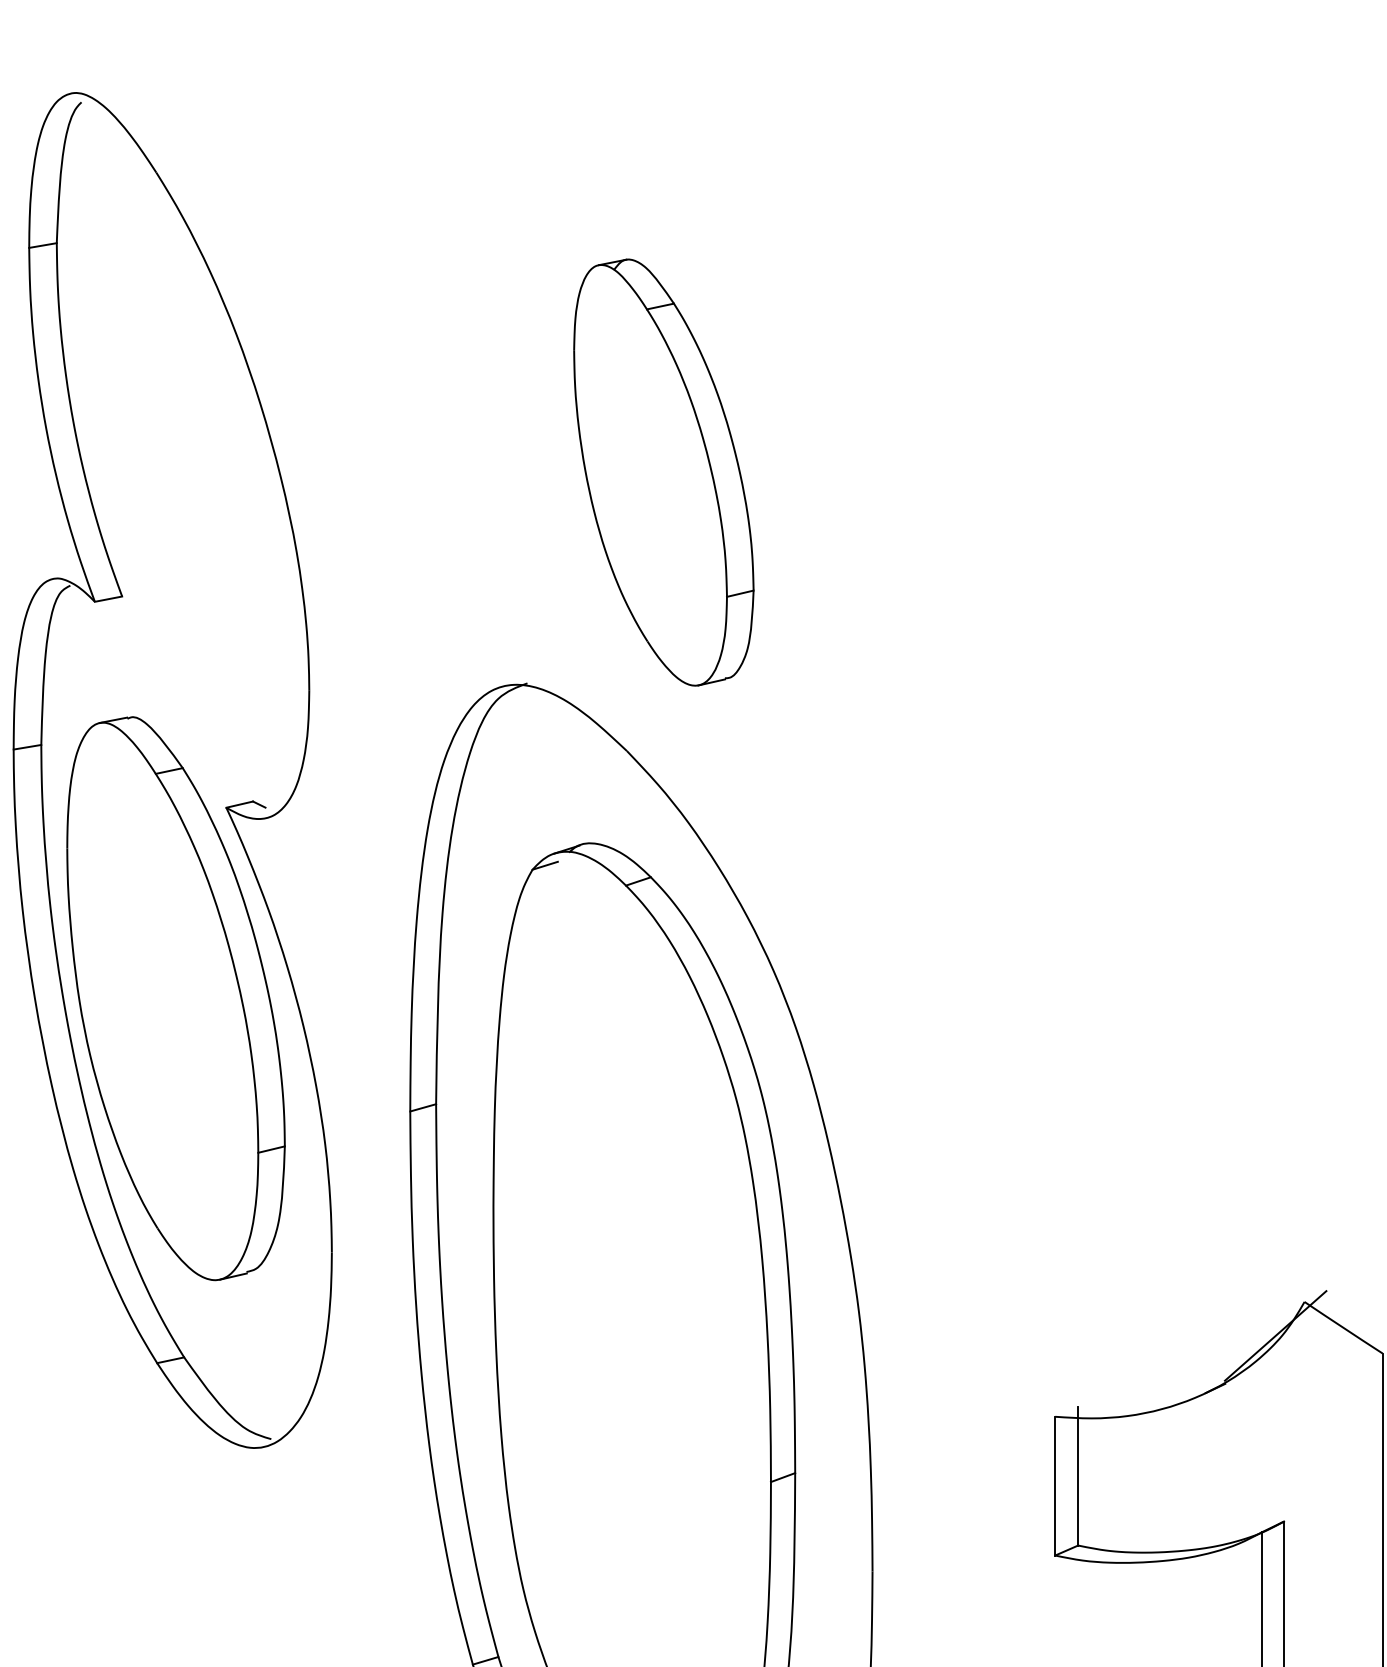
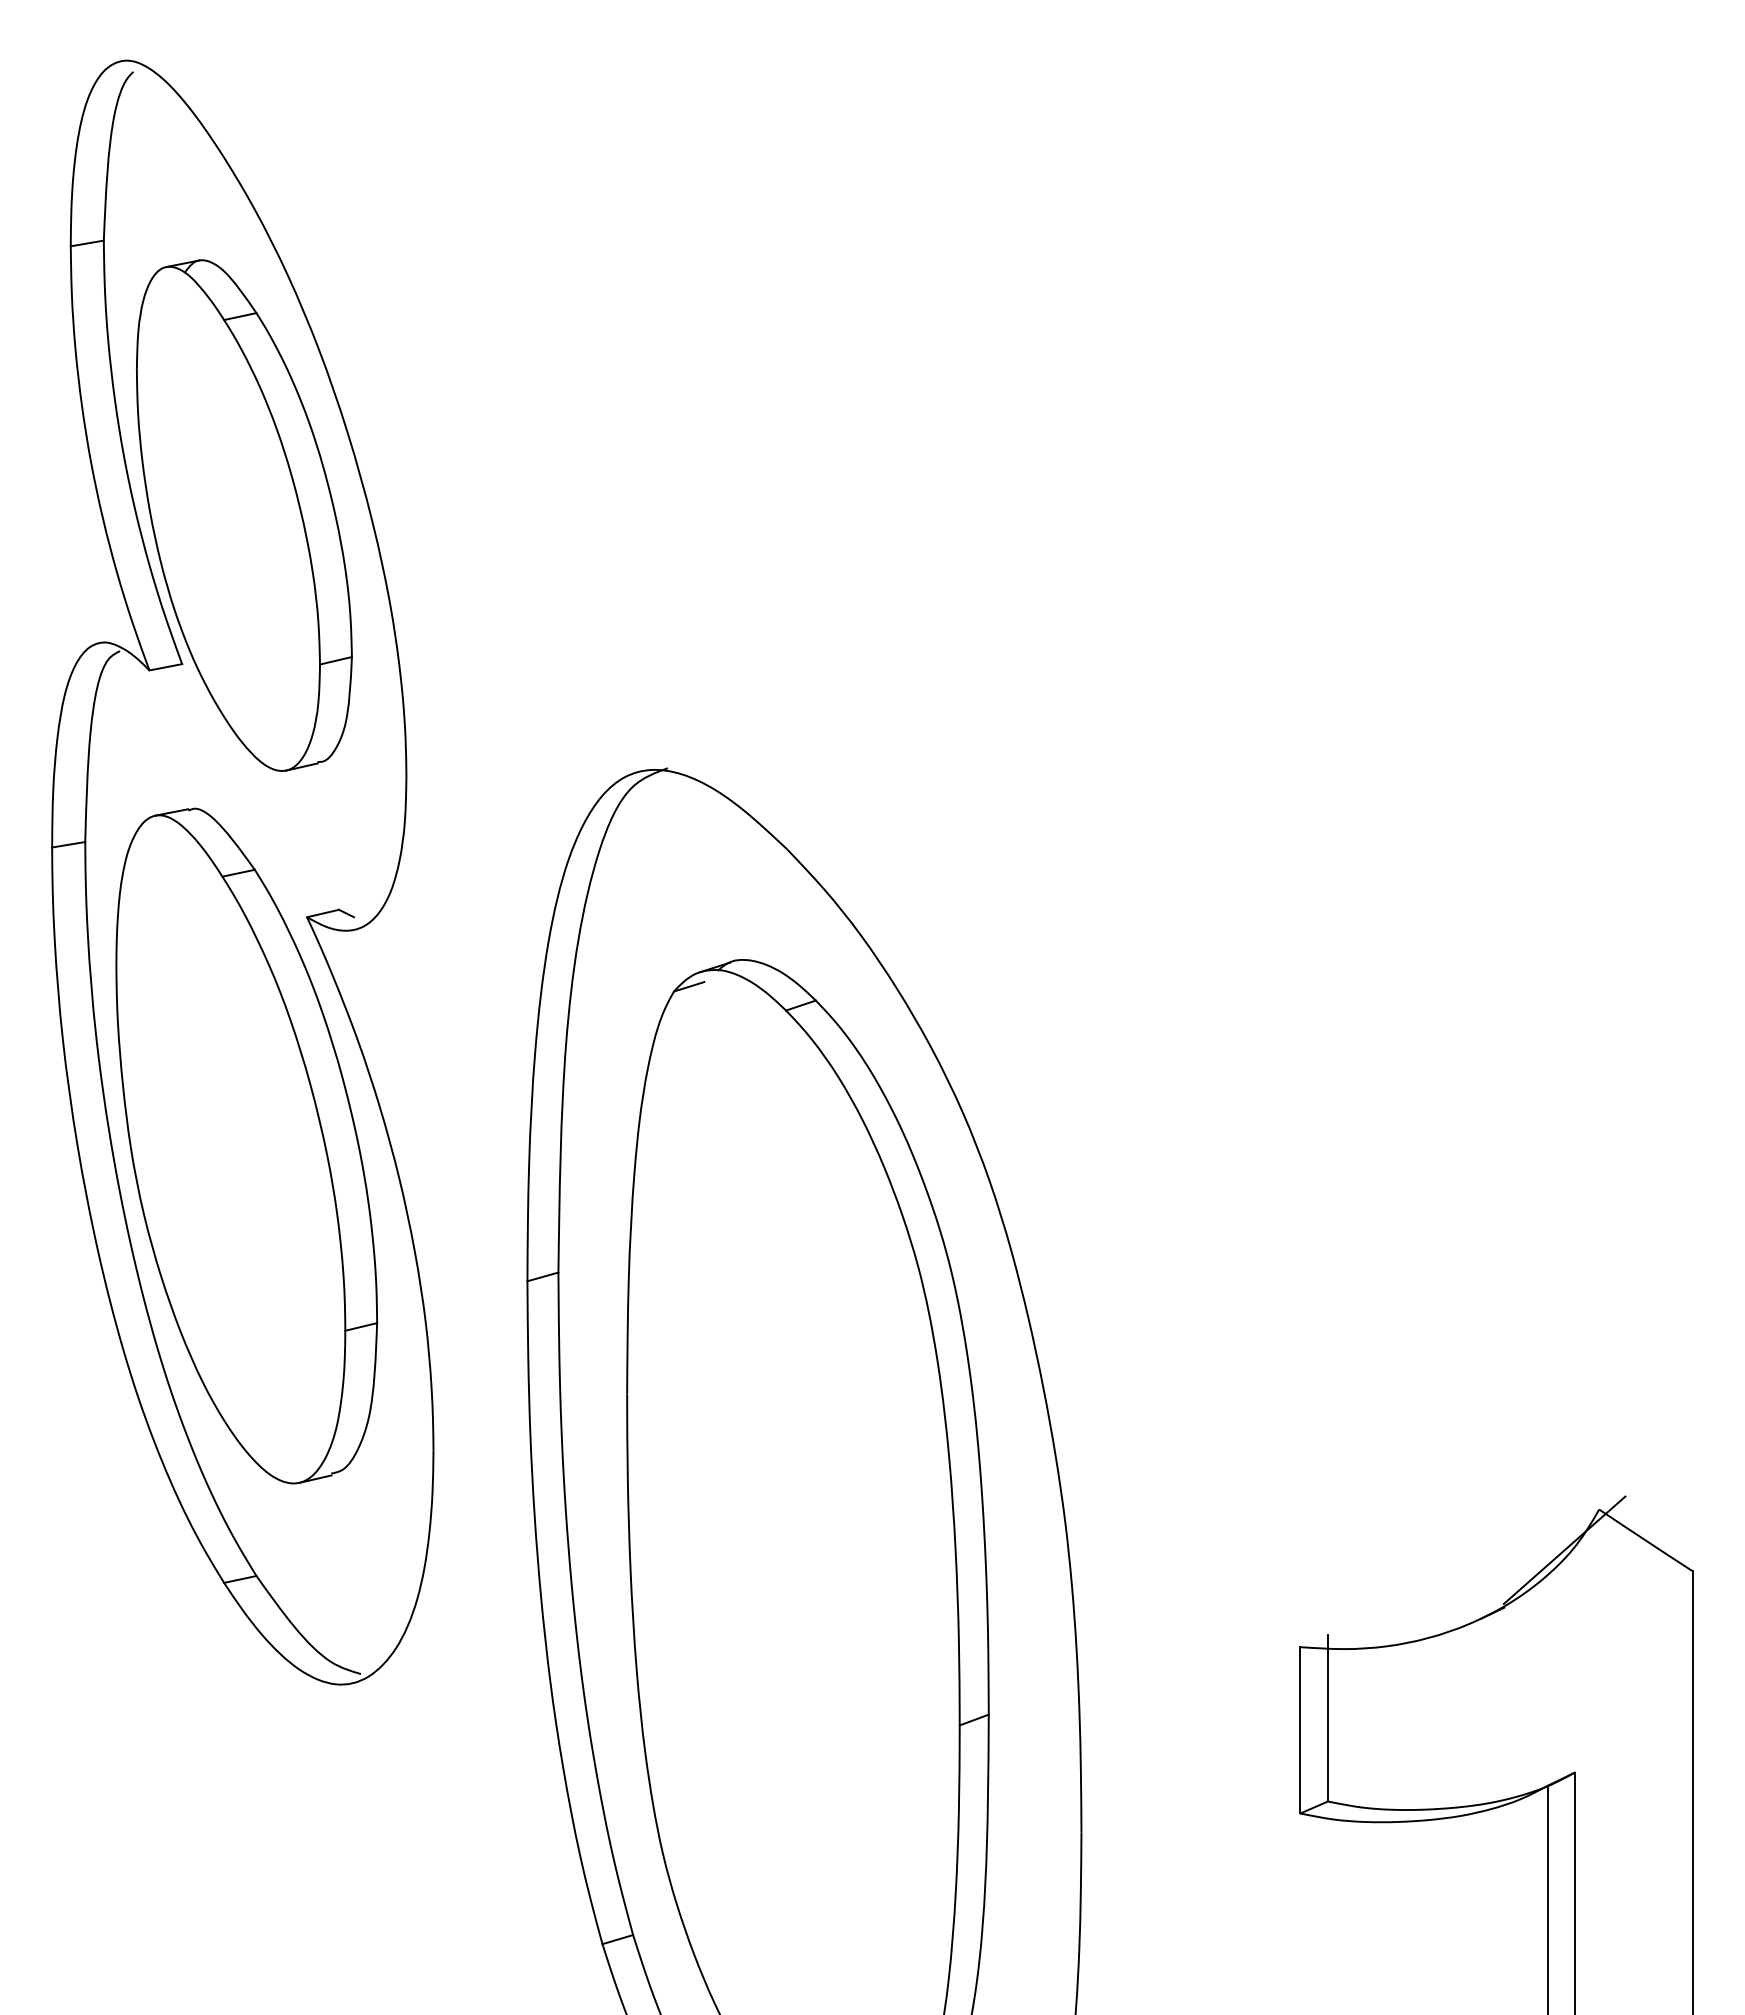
part: (663, 472) -> (244, 515), moved

